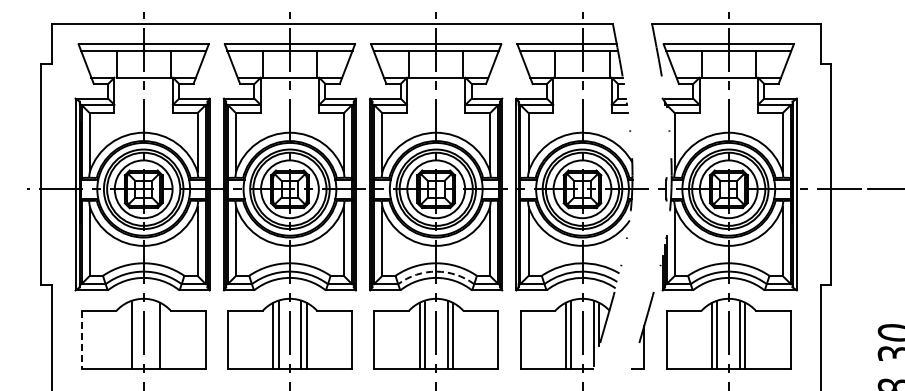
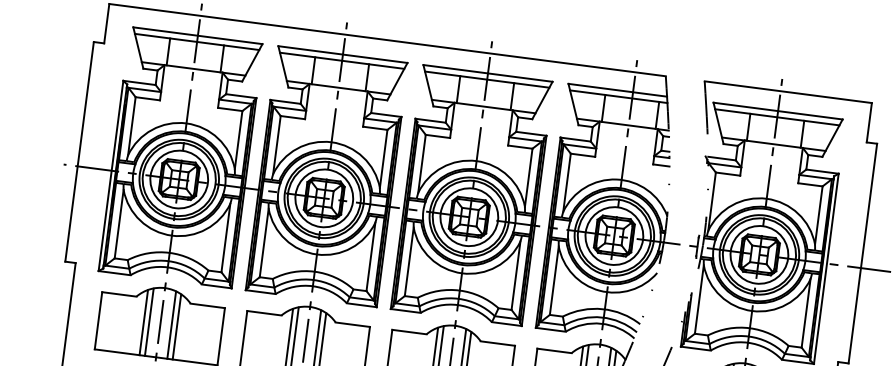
arc: (436, 271) -> (459, 298), dashed -> solid
line: (154, 334) -> (171, 324), added
line: (126, 335) -> (143, 322), added
line: (81, 339) -> (98, 320), dashed -> solid

